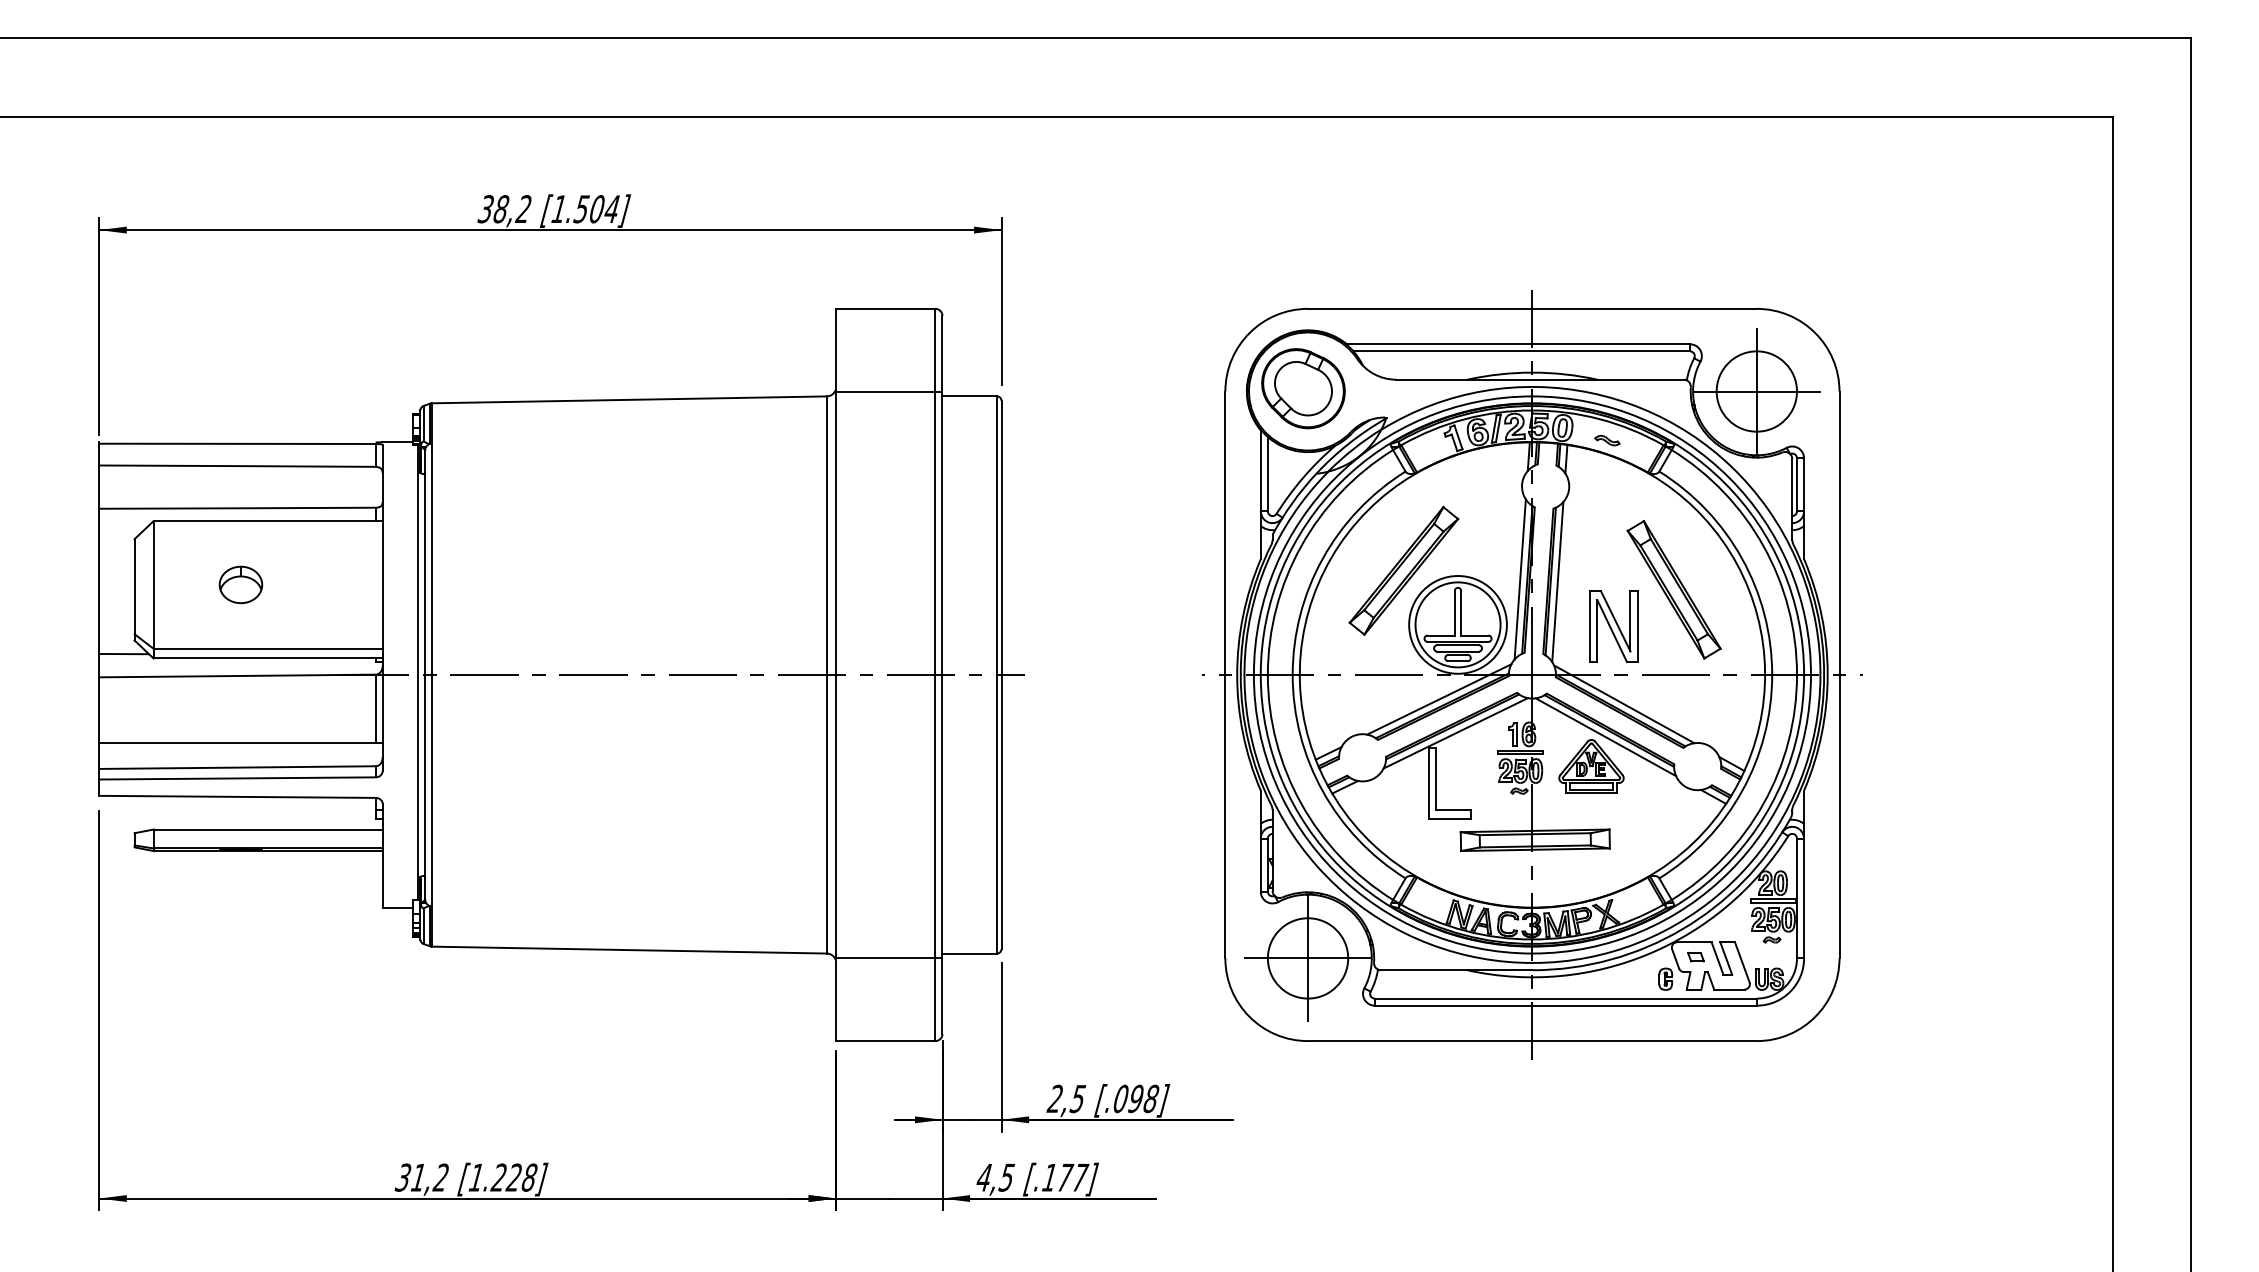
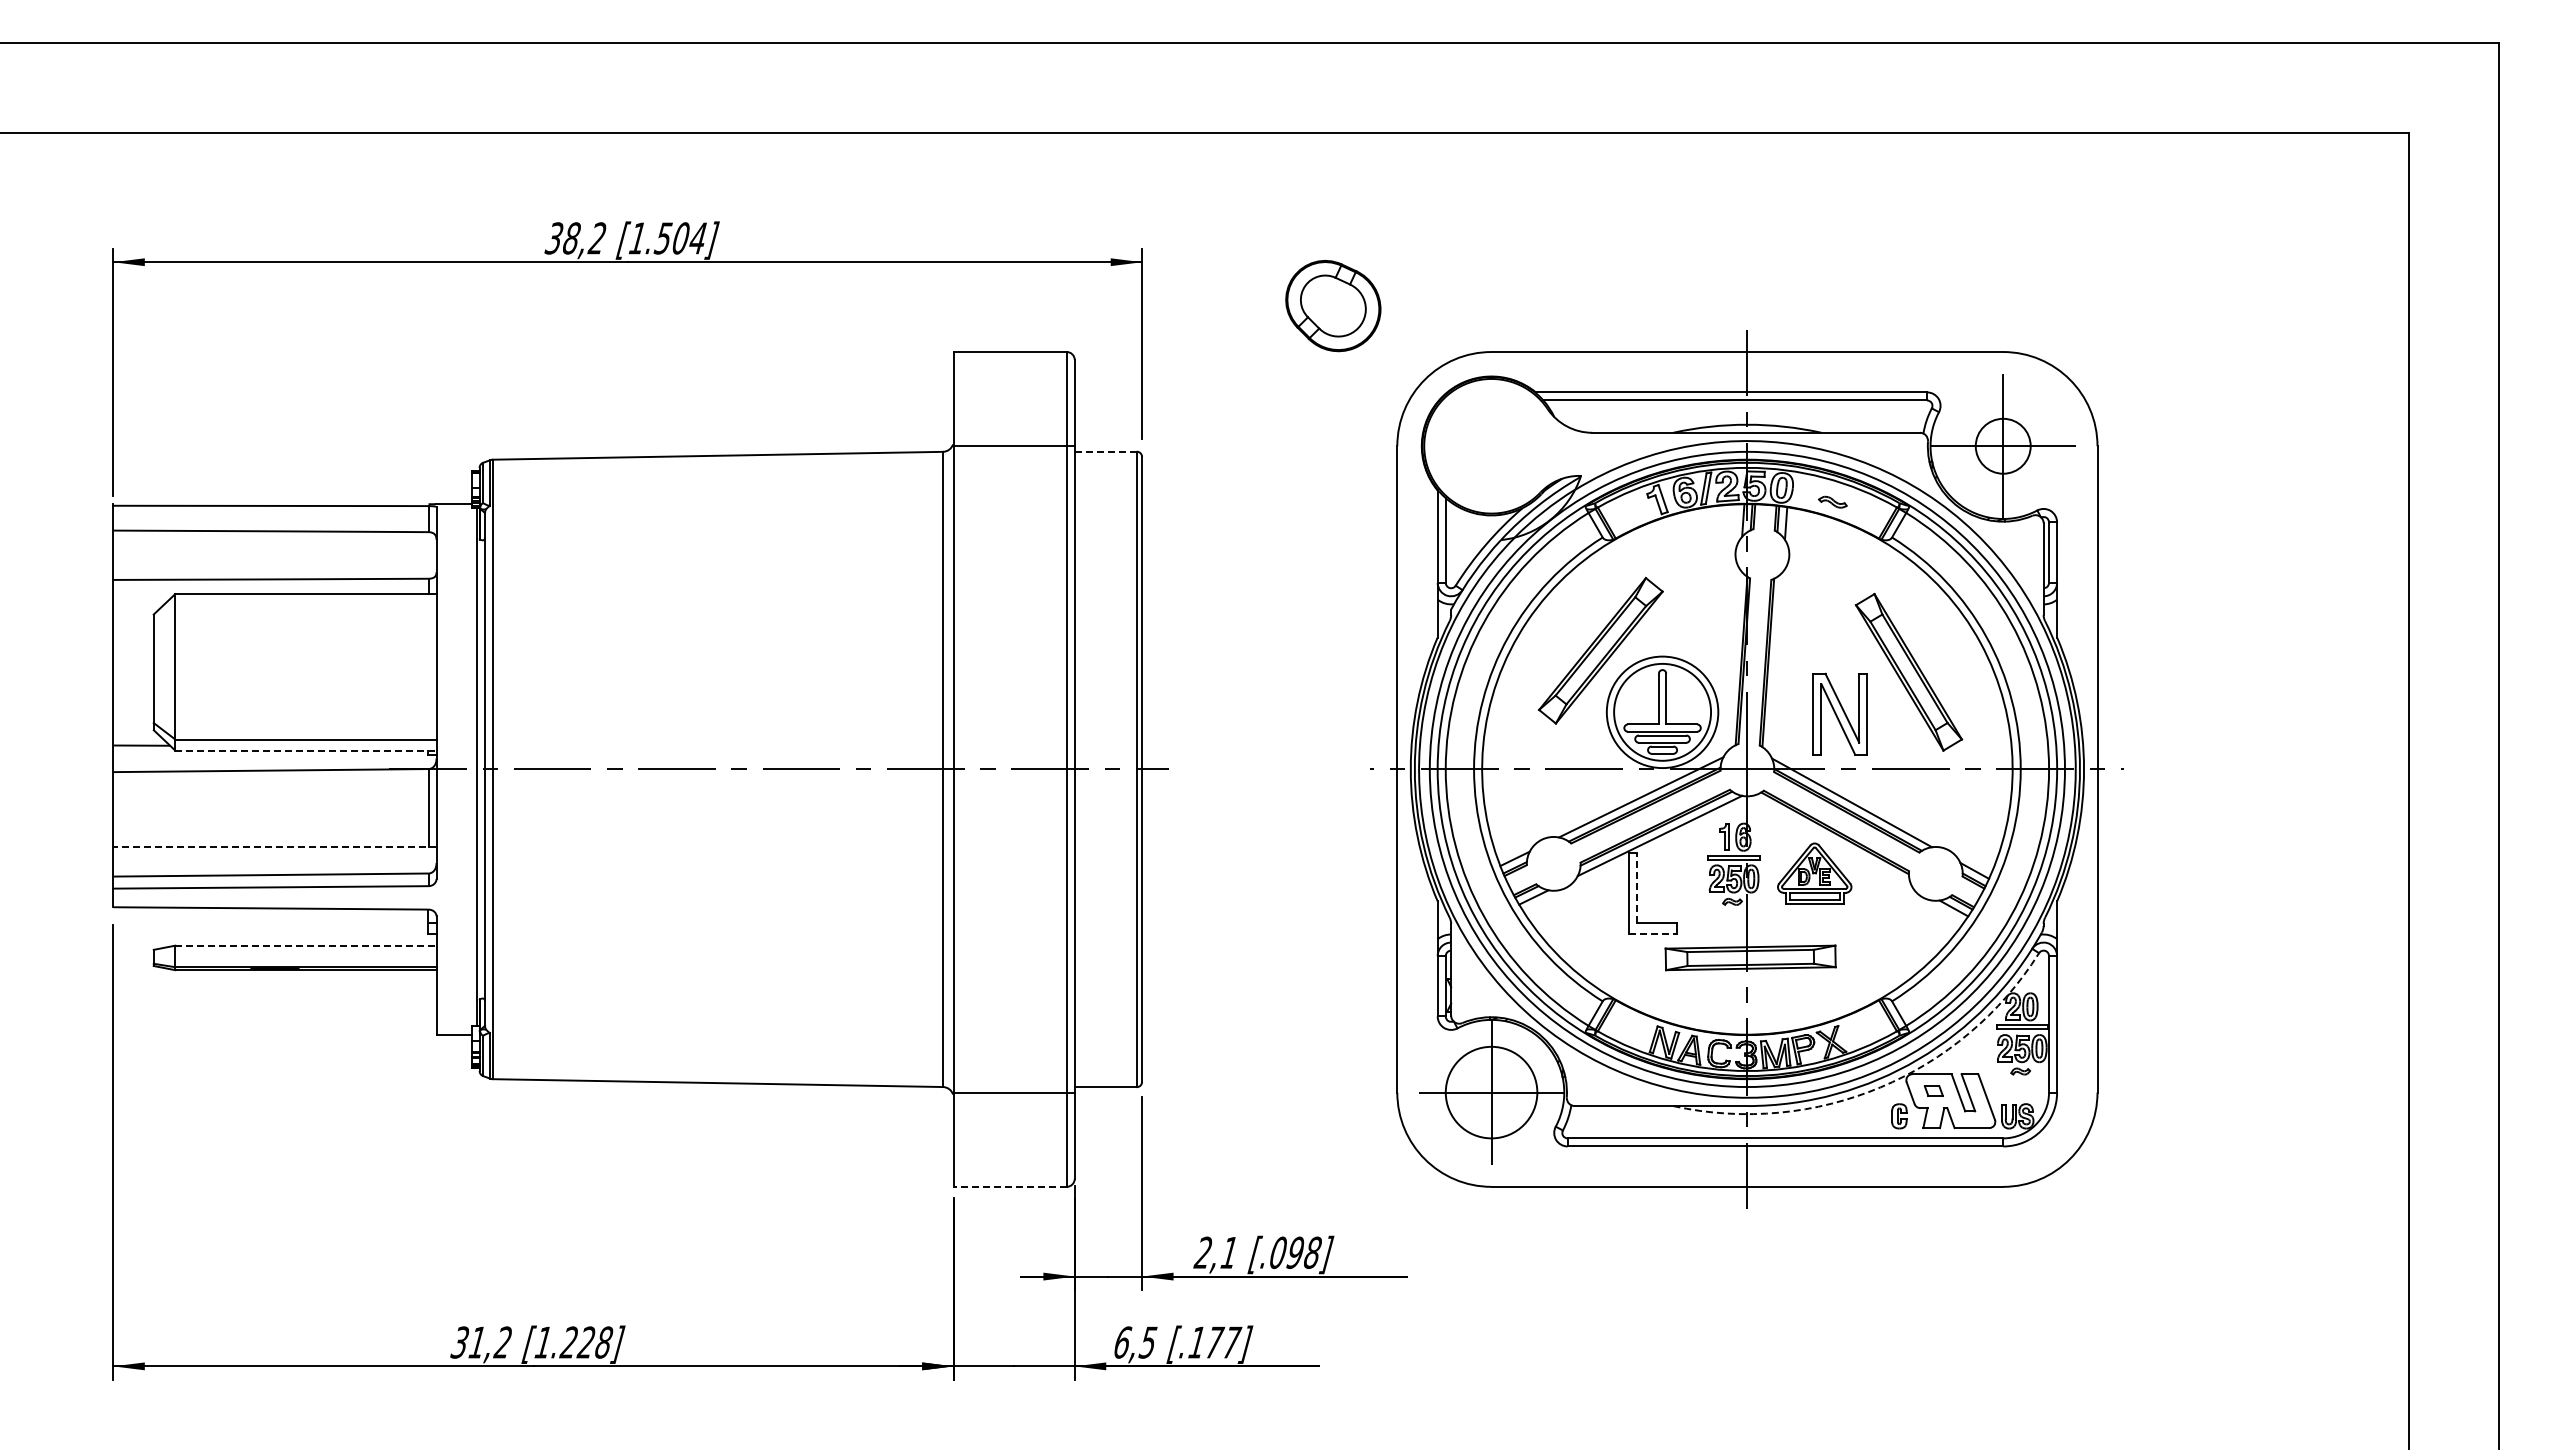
part: (1303, 389) -> (1333, 306), moved
circle: (1757, 391) -> (2003, 446), size x0.6
line: (969, 396) -> (1105, 451), solid -> dashed
line: (1520, 579) -> (1733, 660), removed
line: (1557, 582) -> (1775, 663), removed
part: (240, 584) -> (274, 666), removed
line: (267, 658) -> (305, 750), solid -> dashed
line: (1606, 737) -> (1831, 840), removed
line: (240, 742) -> (274, 846), solid -> dashed
line: (1435, 778) -> (1636, 887), solid -> dashed
line: (1450, 818) -> (1653, 933), solid -> dashed
line: (267, 829) -> (305, 945), solid -> dashed
arc: (1649, 953) -> (1880, 1087), solid -> dashed
line: (886, 1040) -> (1010, 1186), solid -> dashed
text: (1077, 1098) -> (1228, 1252), 2,5 -> 2,1
text: (984, 1177) -> (1122, 1342), 4,5 -> 6,5

